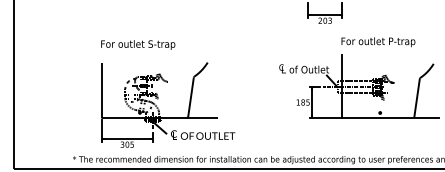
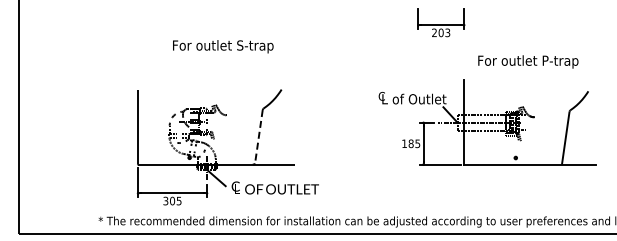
text: (378, 41) -> (528, 61), moved
text: (138, 44) -> (223, 46), moved
line: (190, 97) -> (258, 137), solid -> dashed

